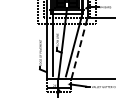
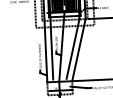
line: (79, 48) -> (78, 50), dashed -> solid

